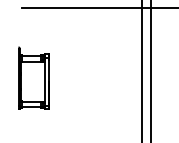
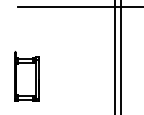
part: (33, 77) -> (26, 76), moved

